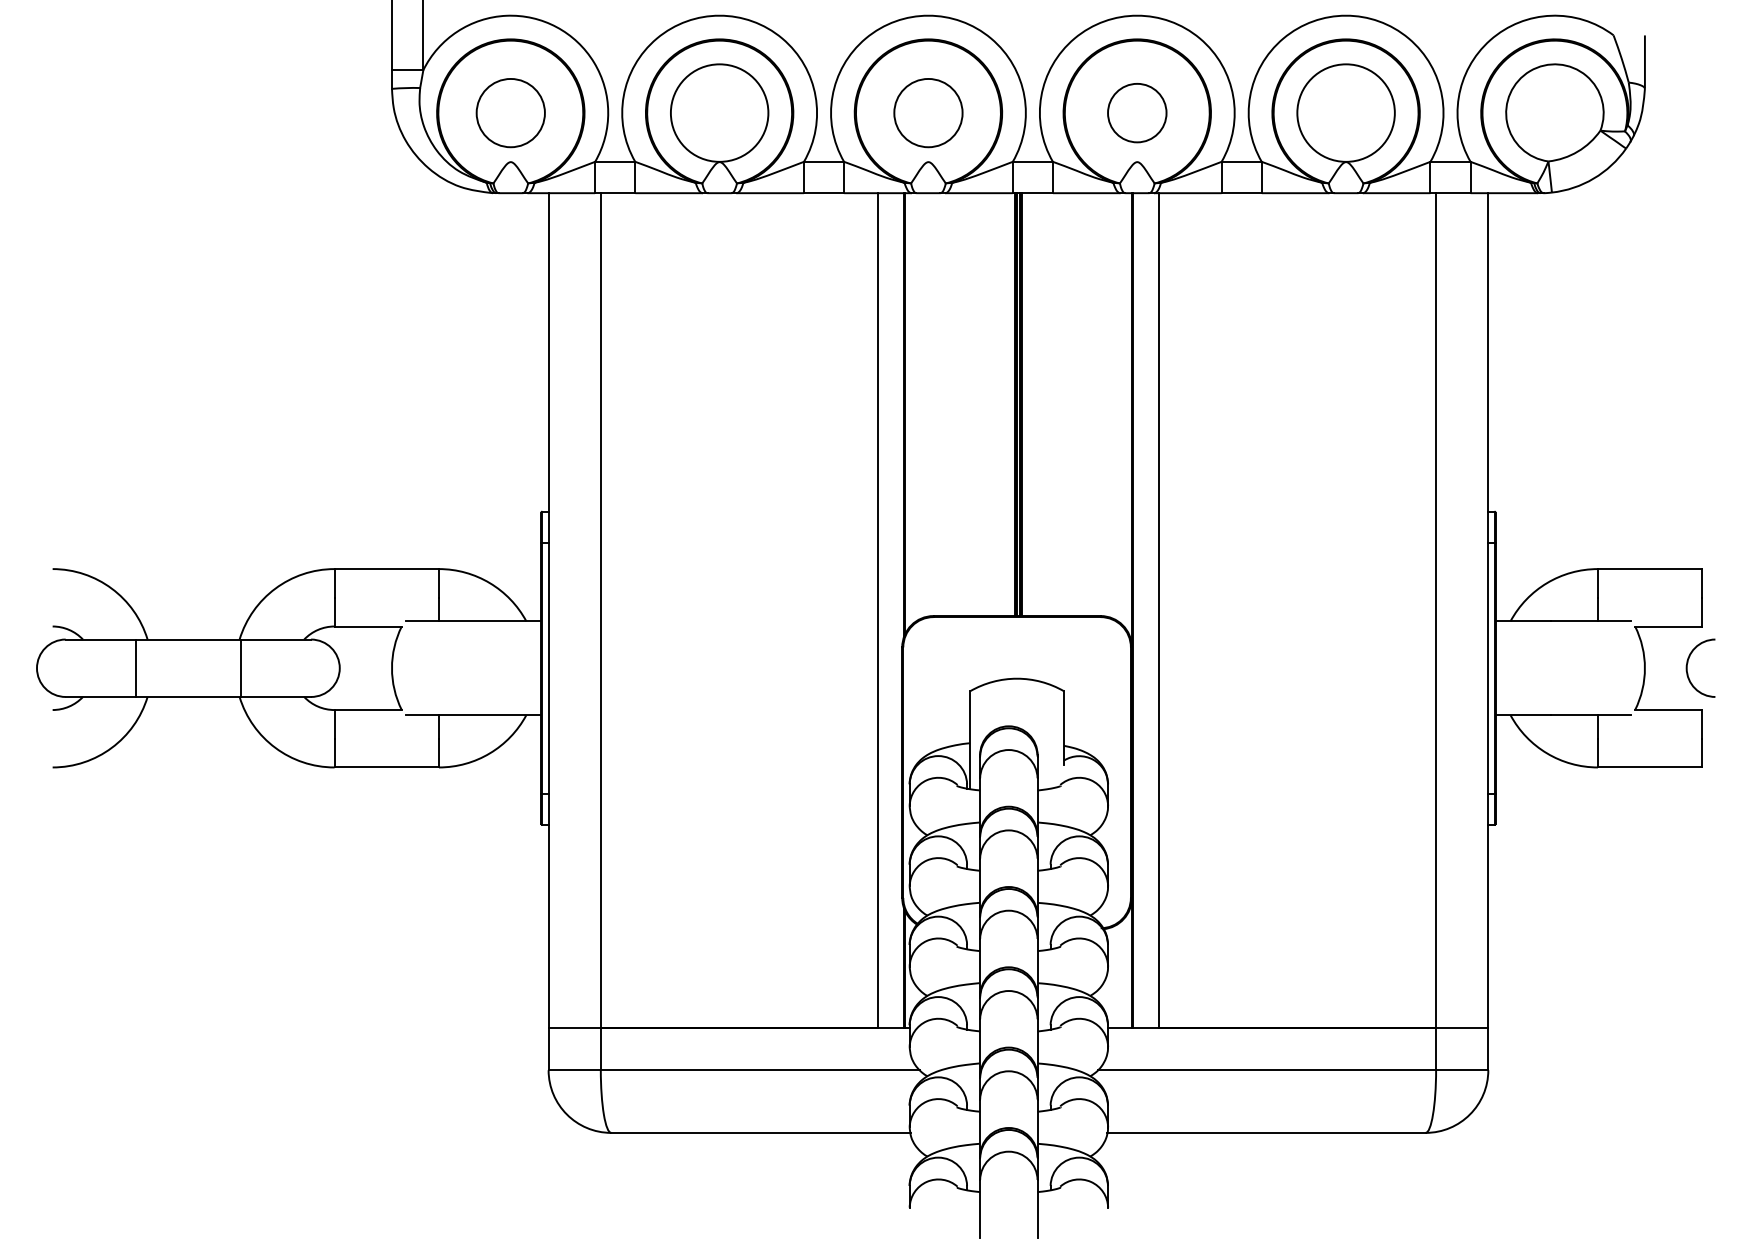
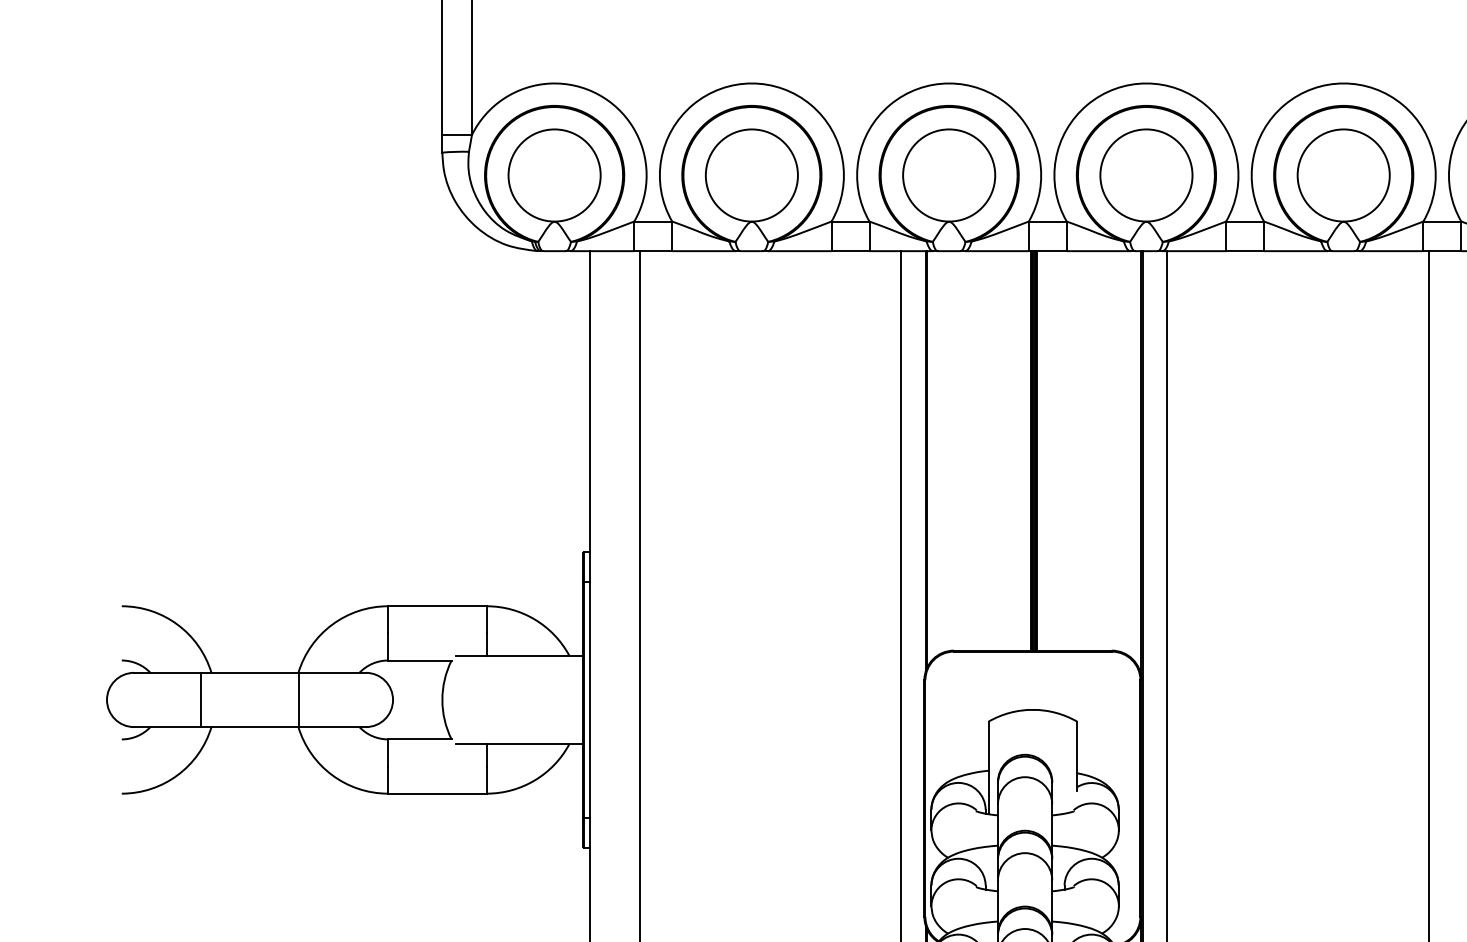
circle: (510, 112) -> (554, 174), size x1.43
circle: (928, 112) -> (949, 174), size x1.43
circle: (1137, 112) -> (1146, 174), size x1.67

